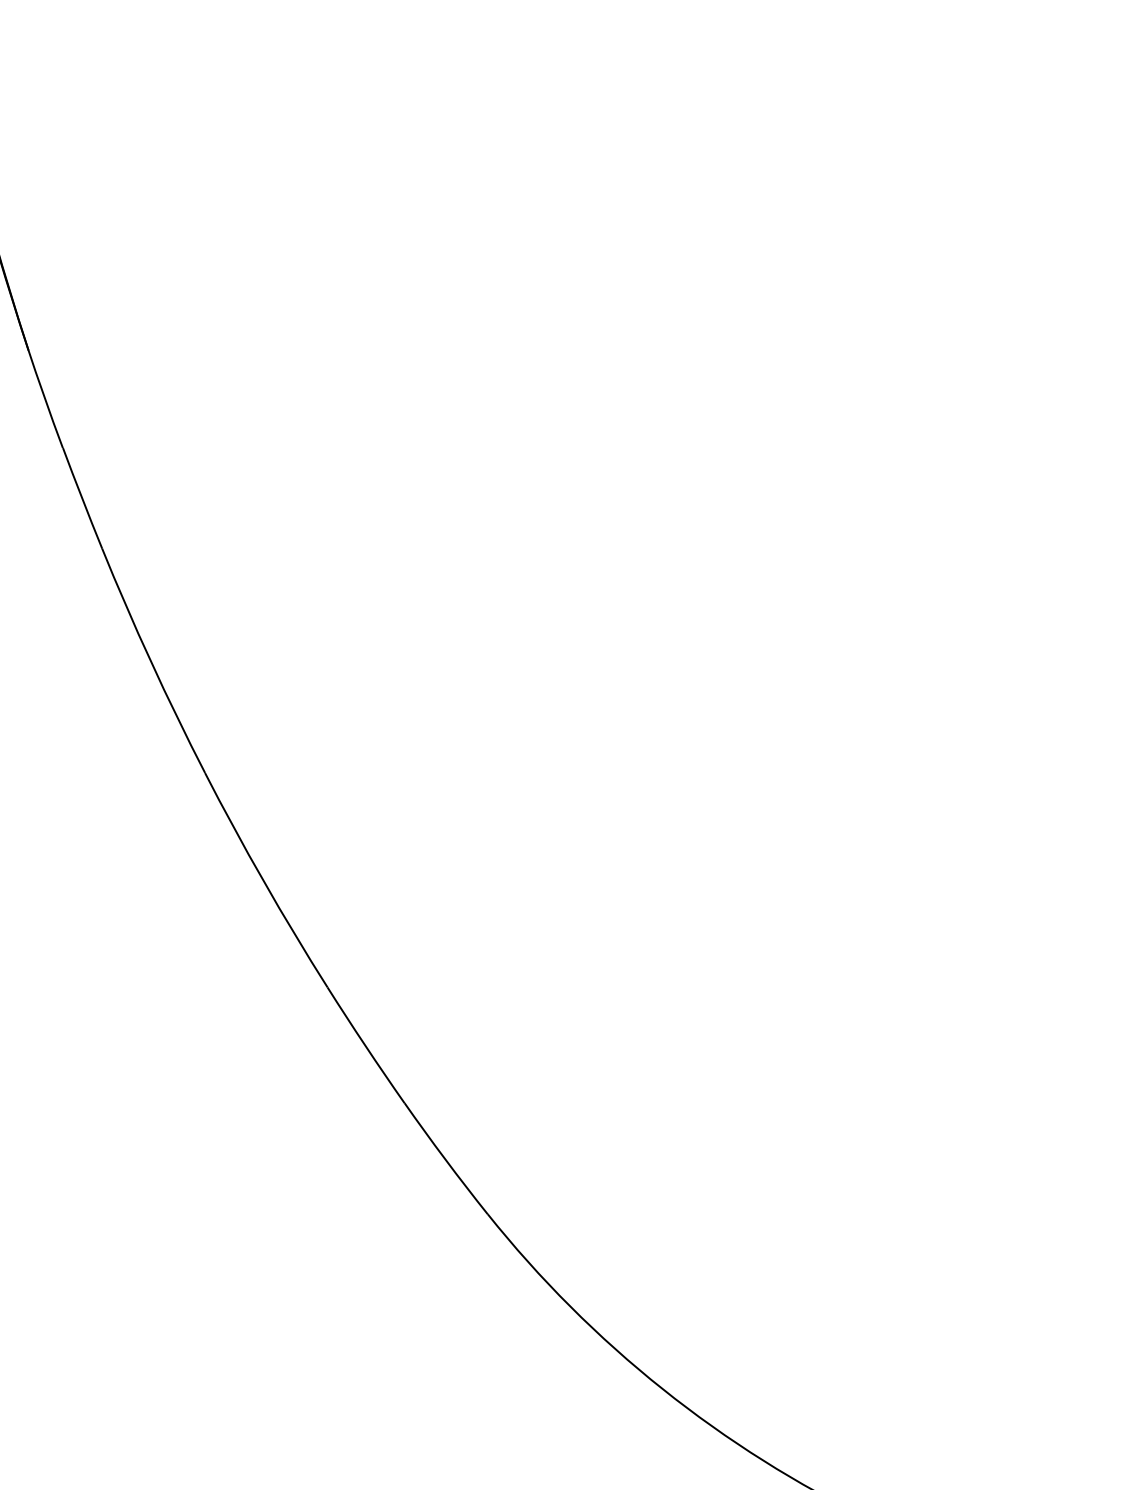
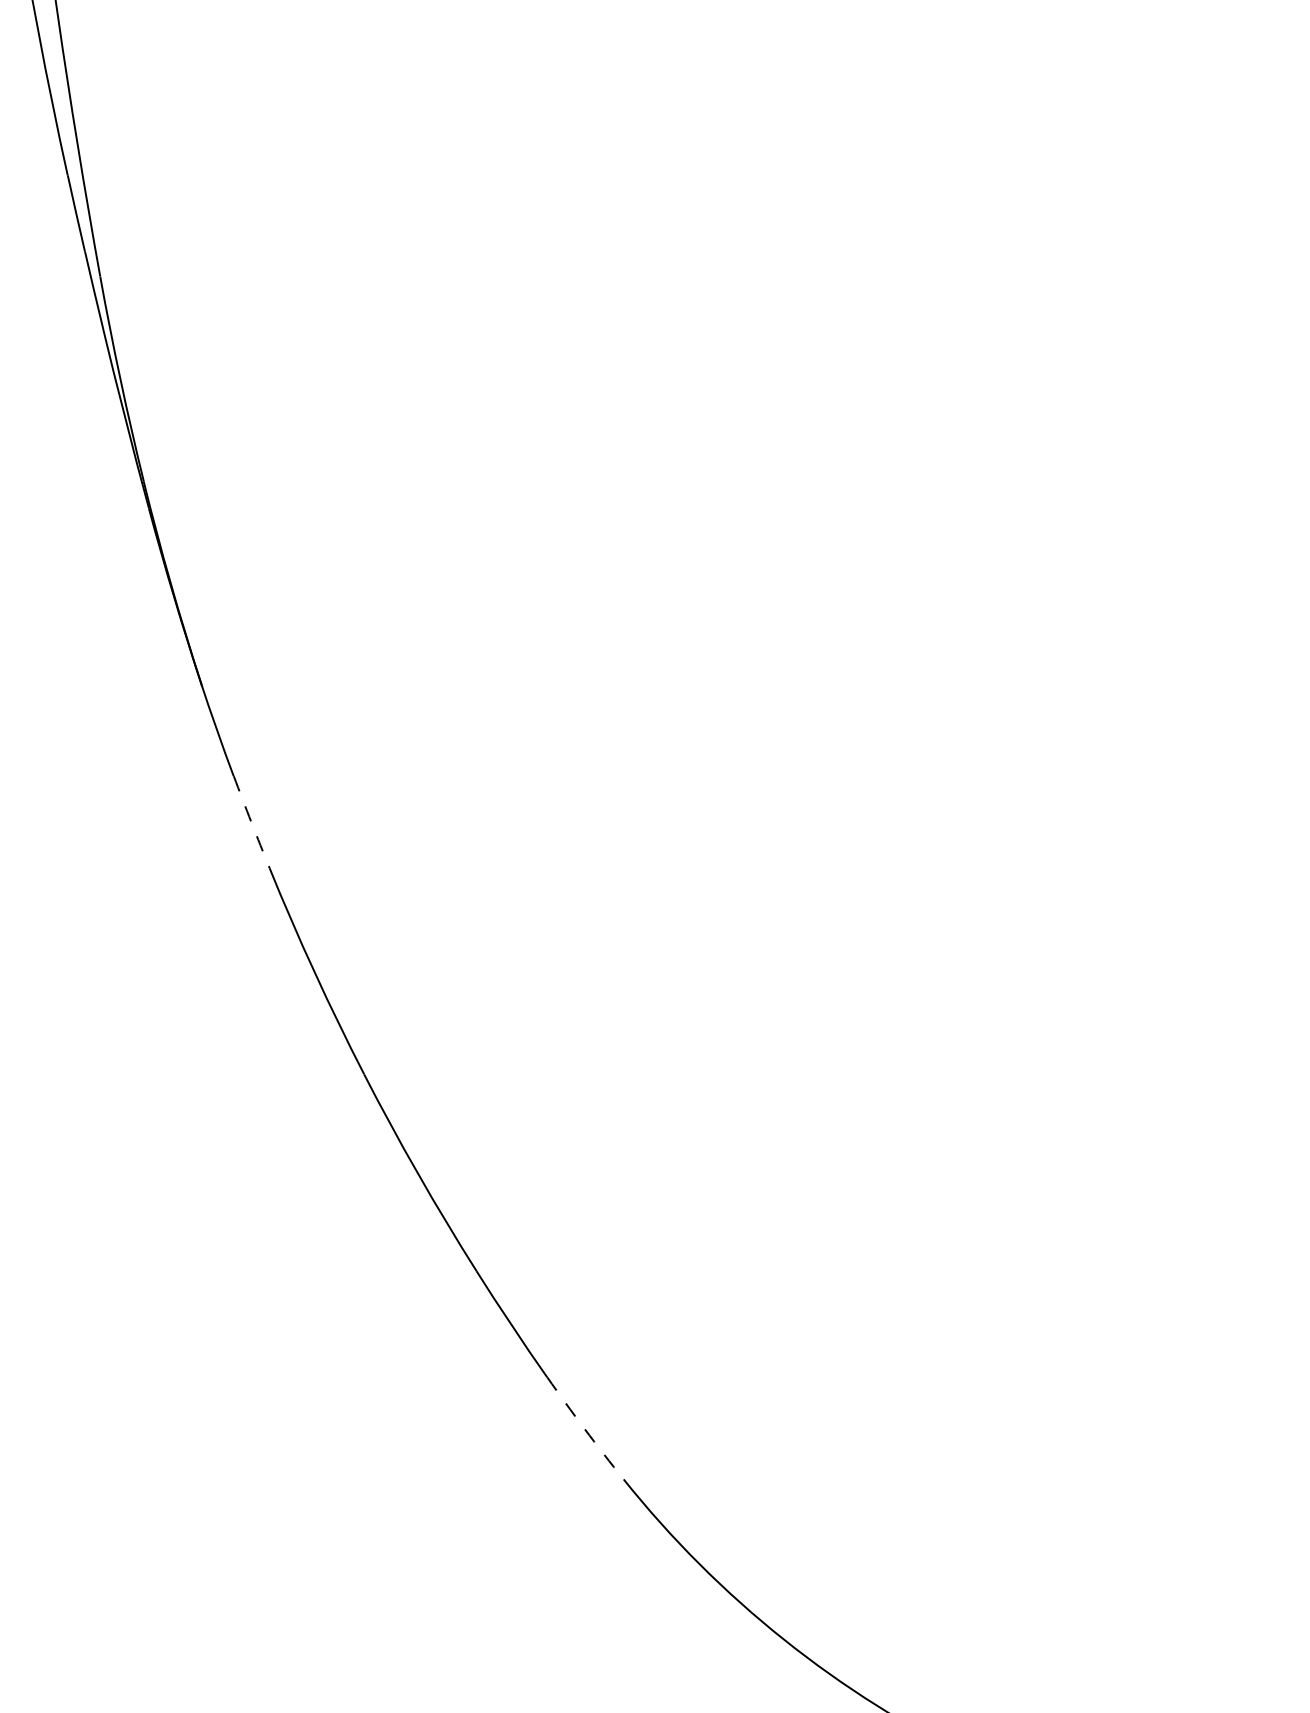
arc: (82, 498) -> (251, 822), solid -> dashed
arc: (445, 1160) -> (584, 1429), solid -> dashed

